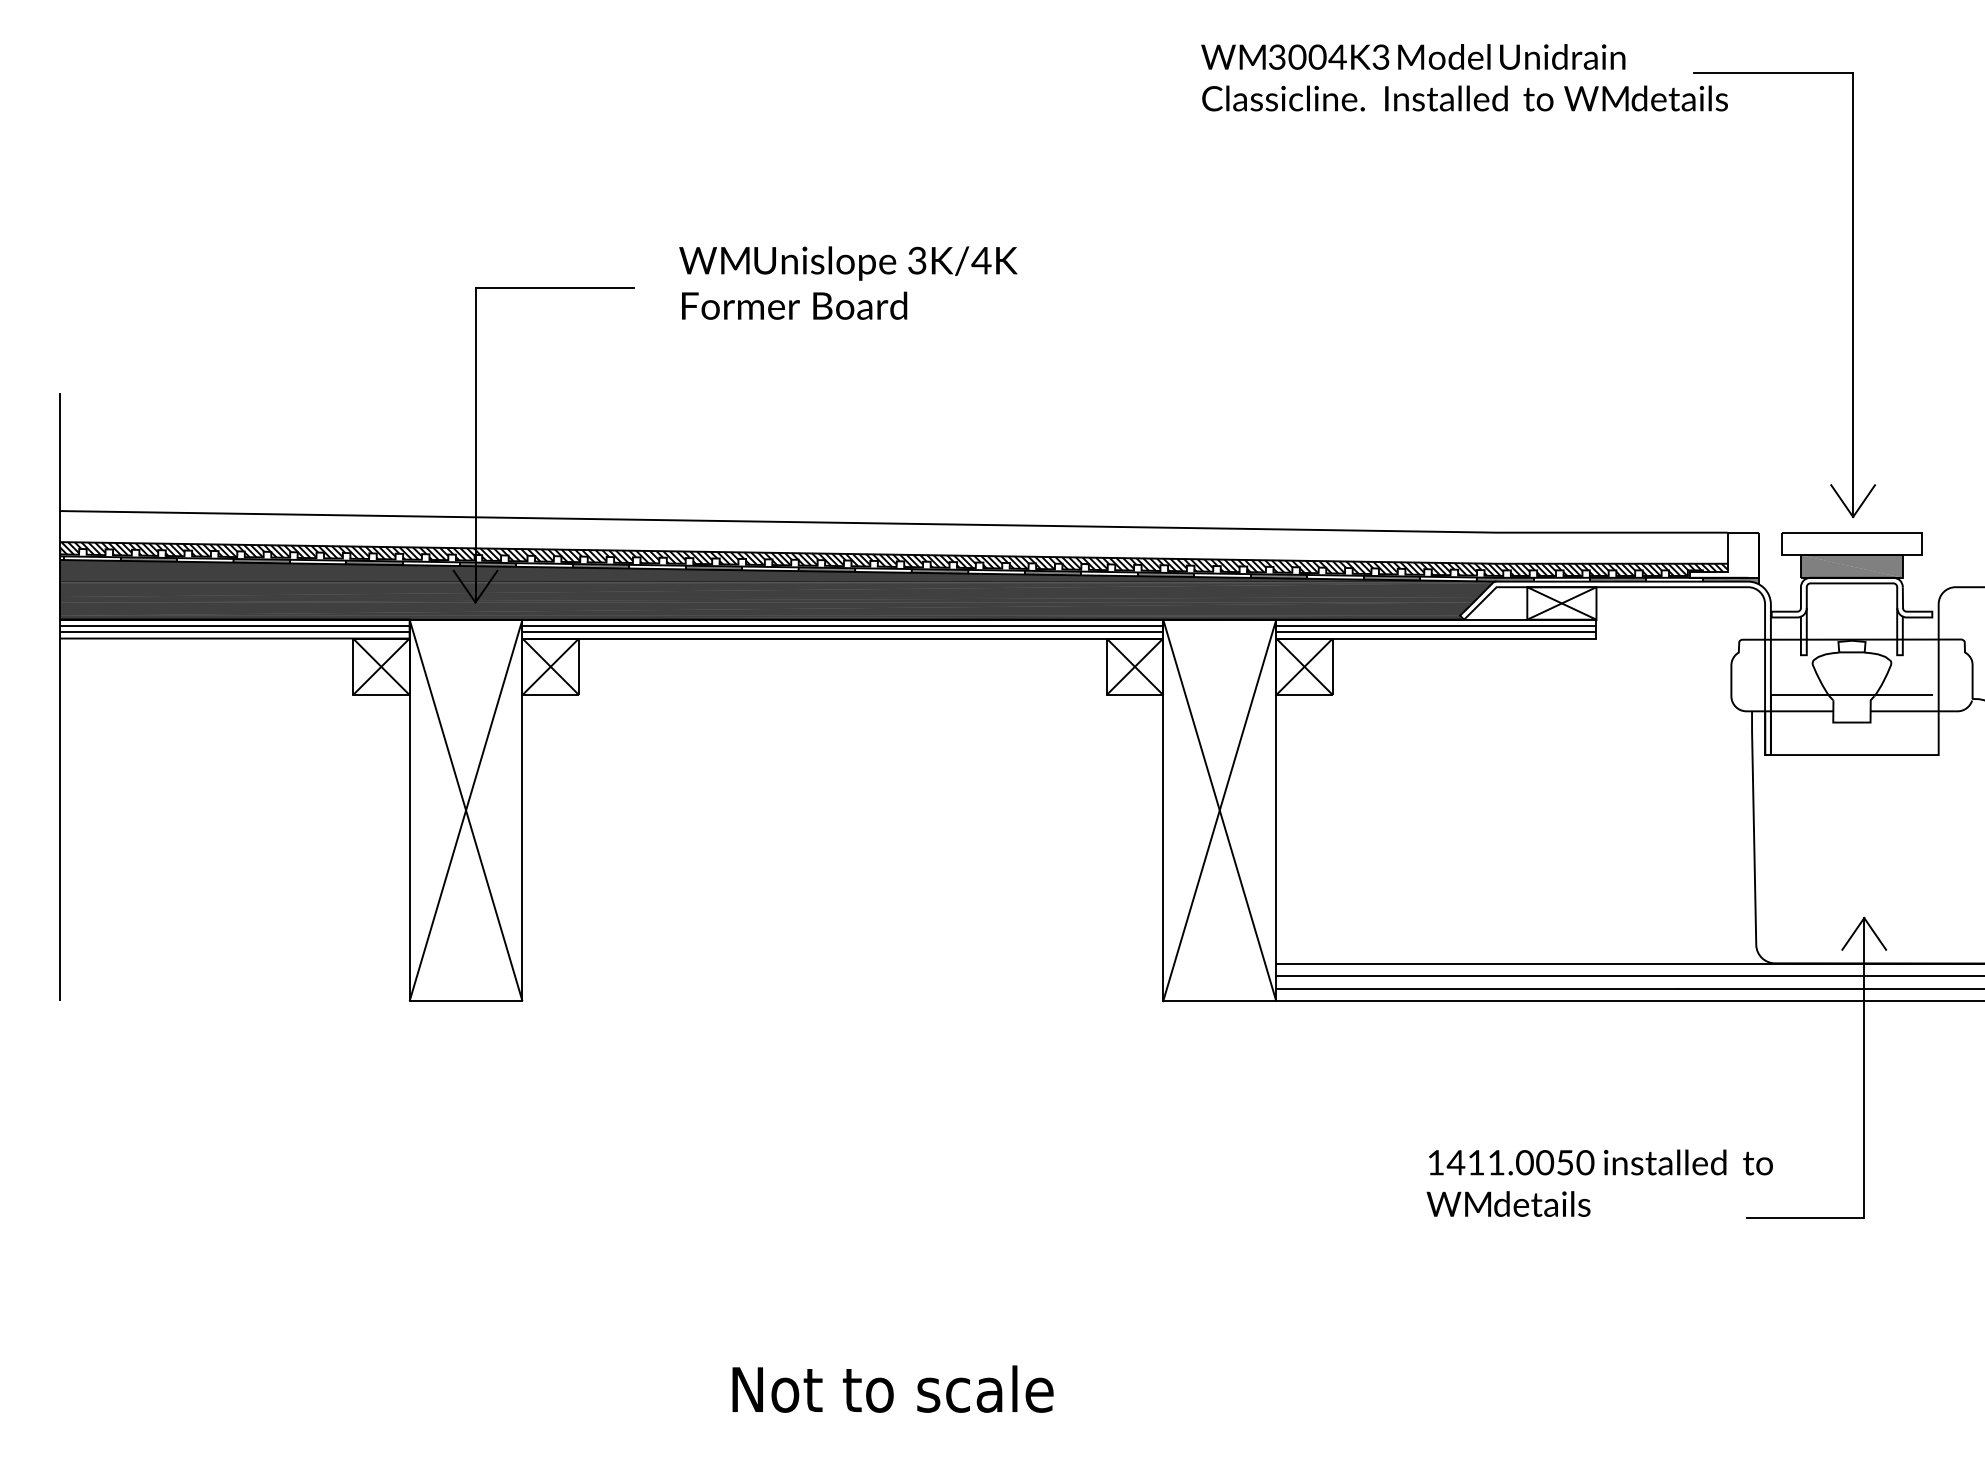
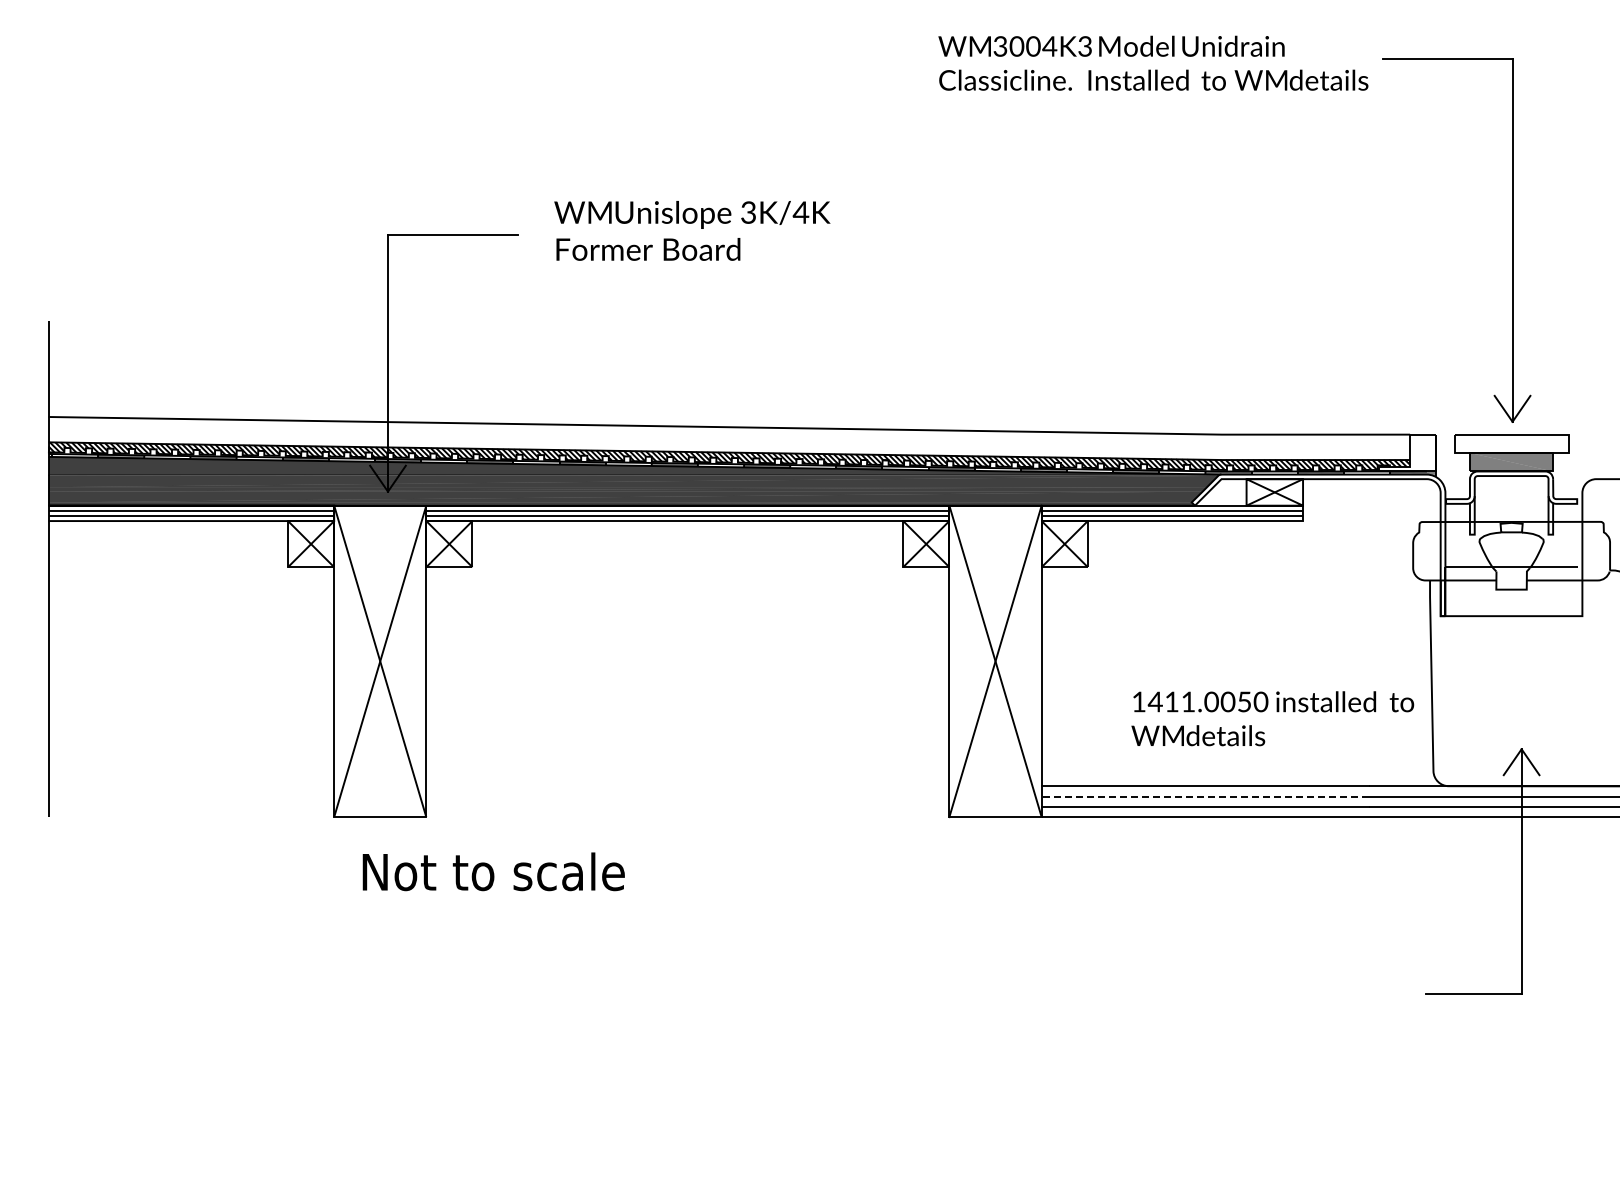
text: (1464, 76) -> (1153, 62), moved
line: (1476, 975) -> (1205, 796), solid -> dashed
text: (1599, 1182) -> (1272, 718), moved
text: (892, 1388) -> (493, 871), moved

